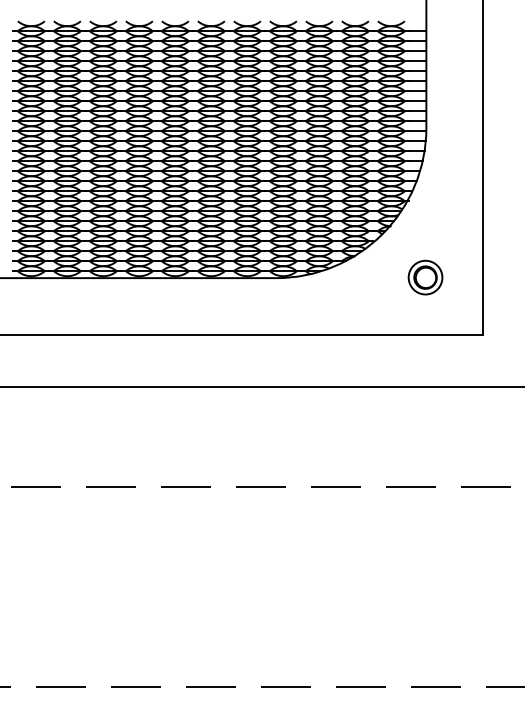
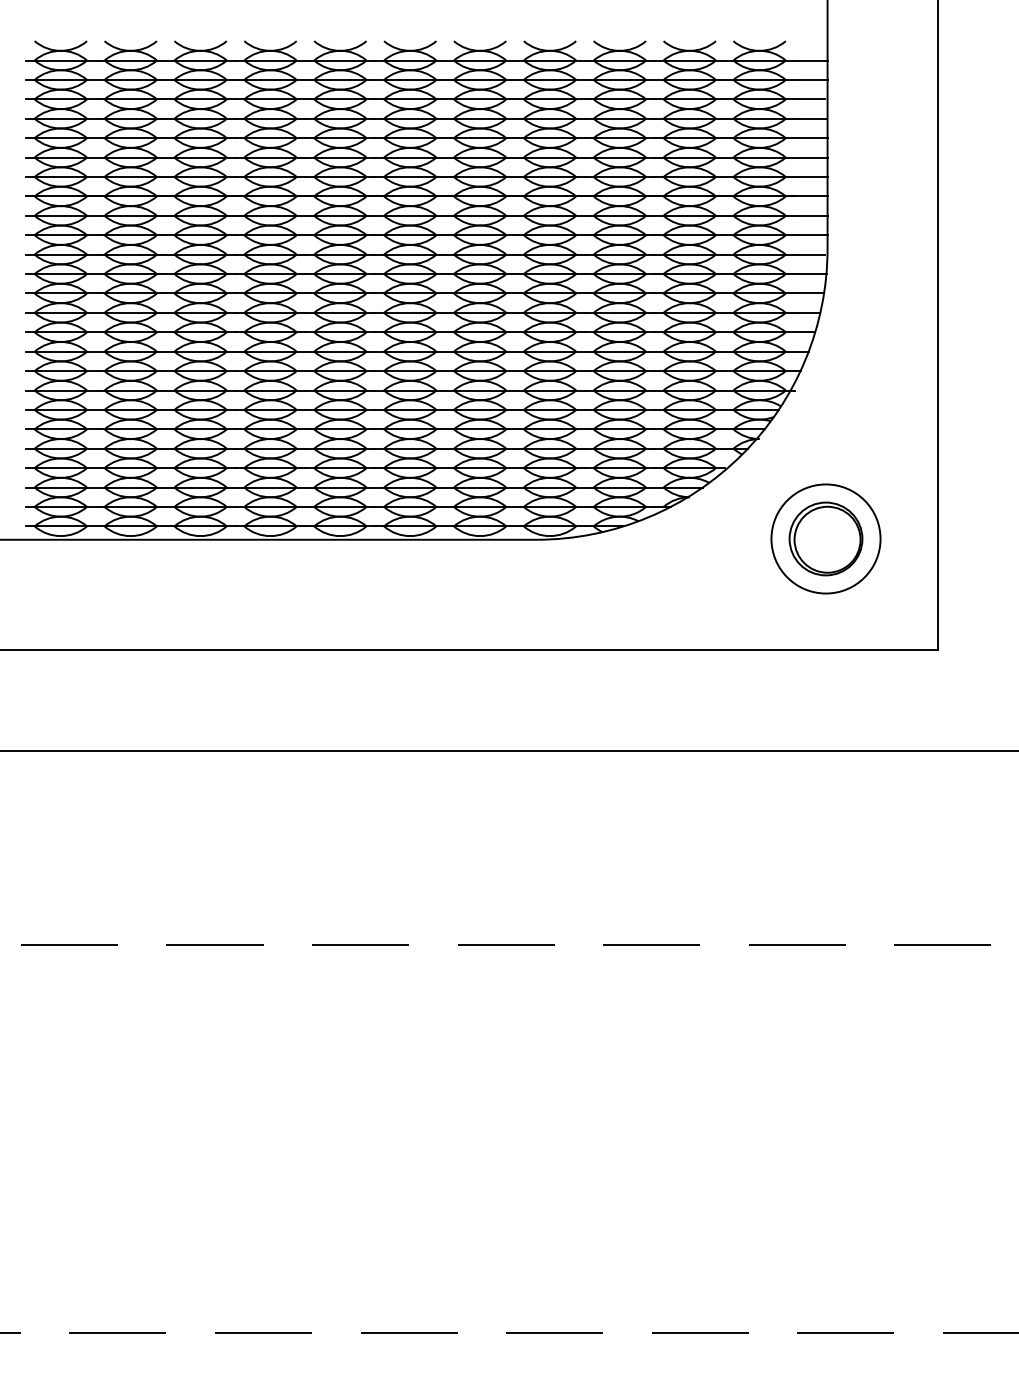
part: (425, 277) -> (825, 538), size x1.67

